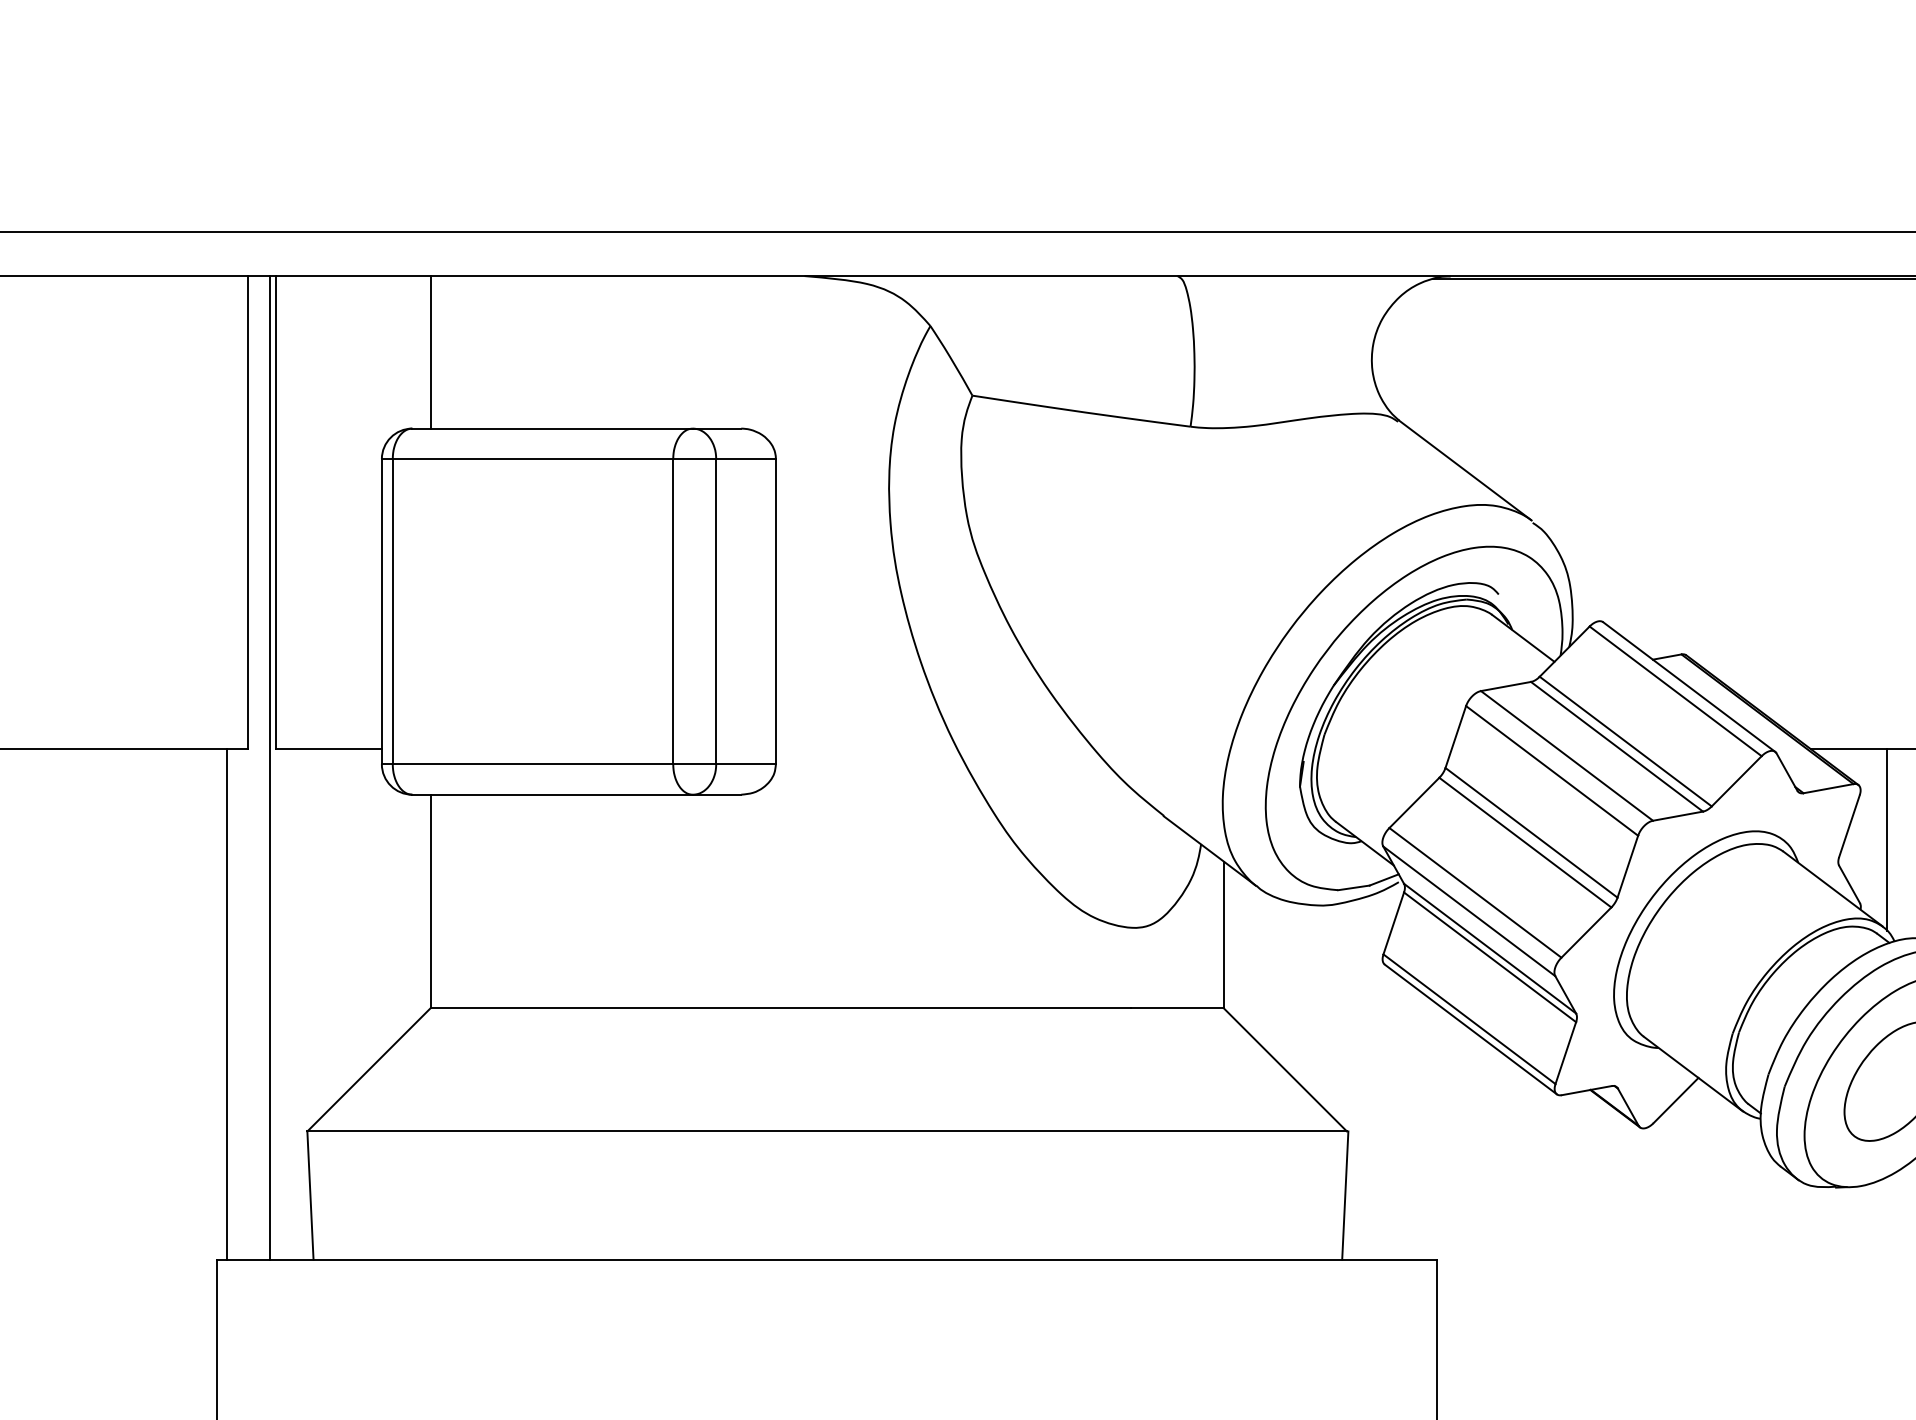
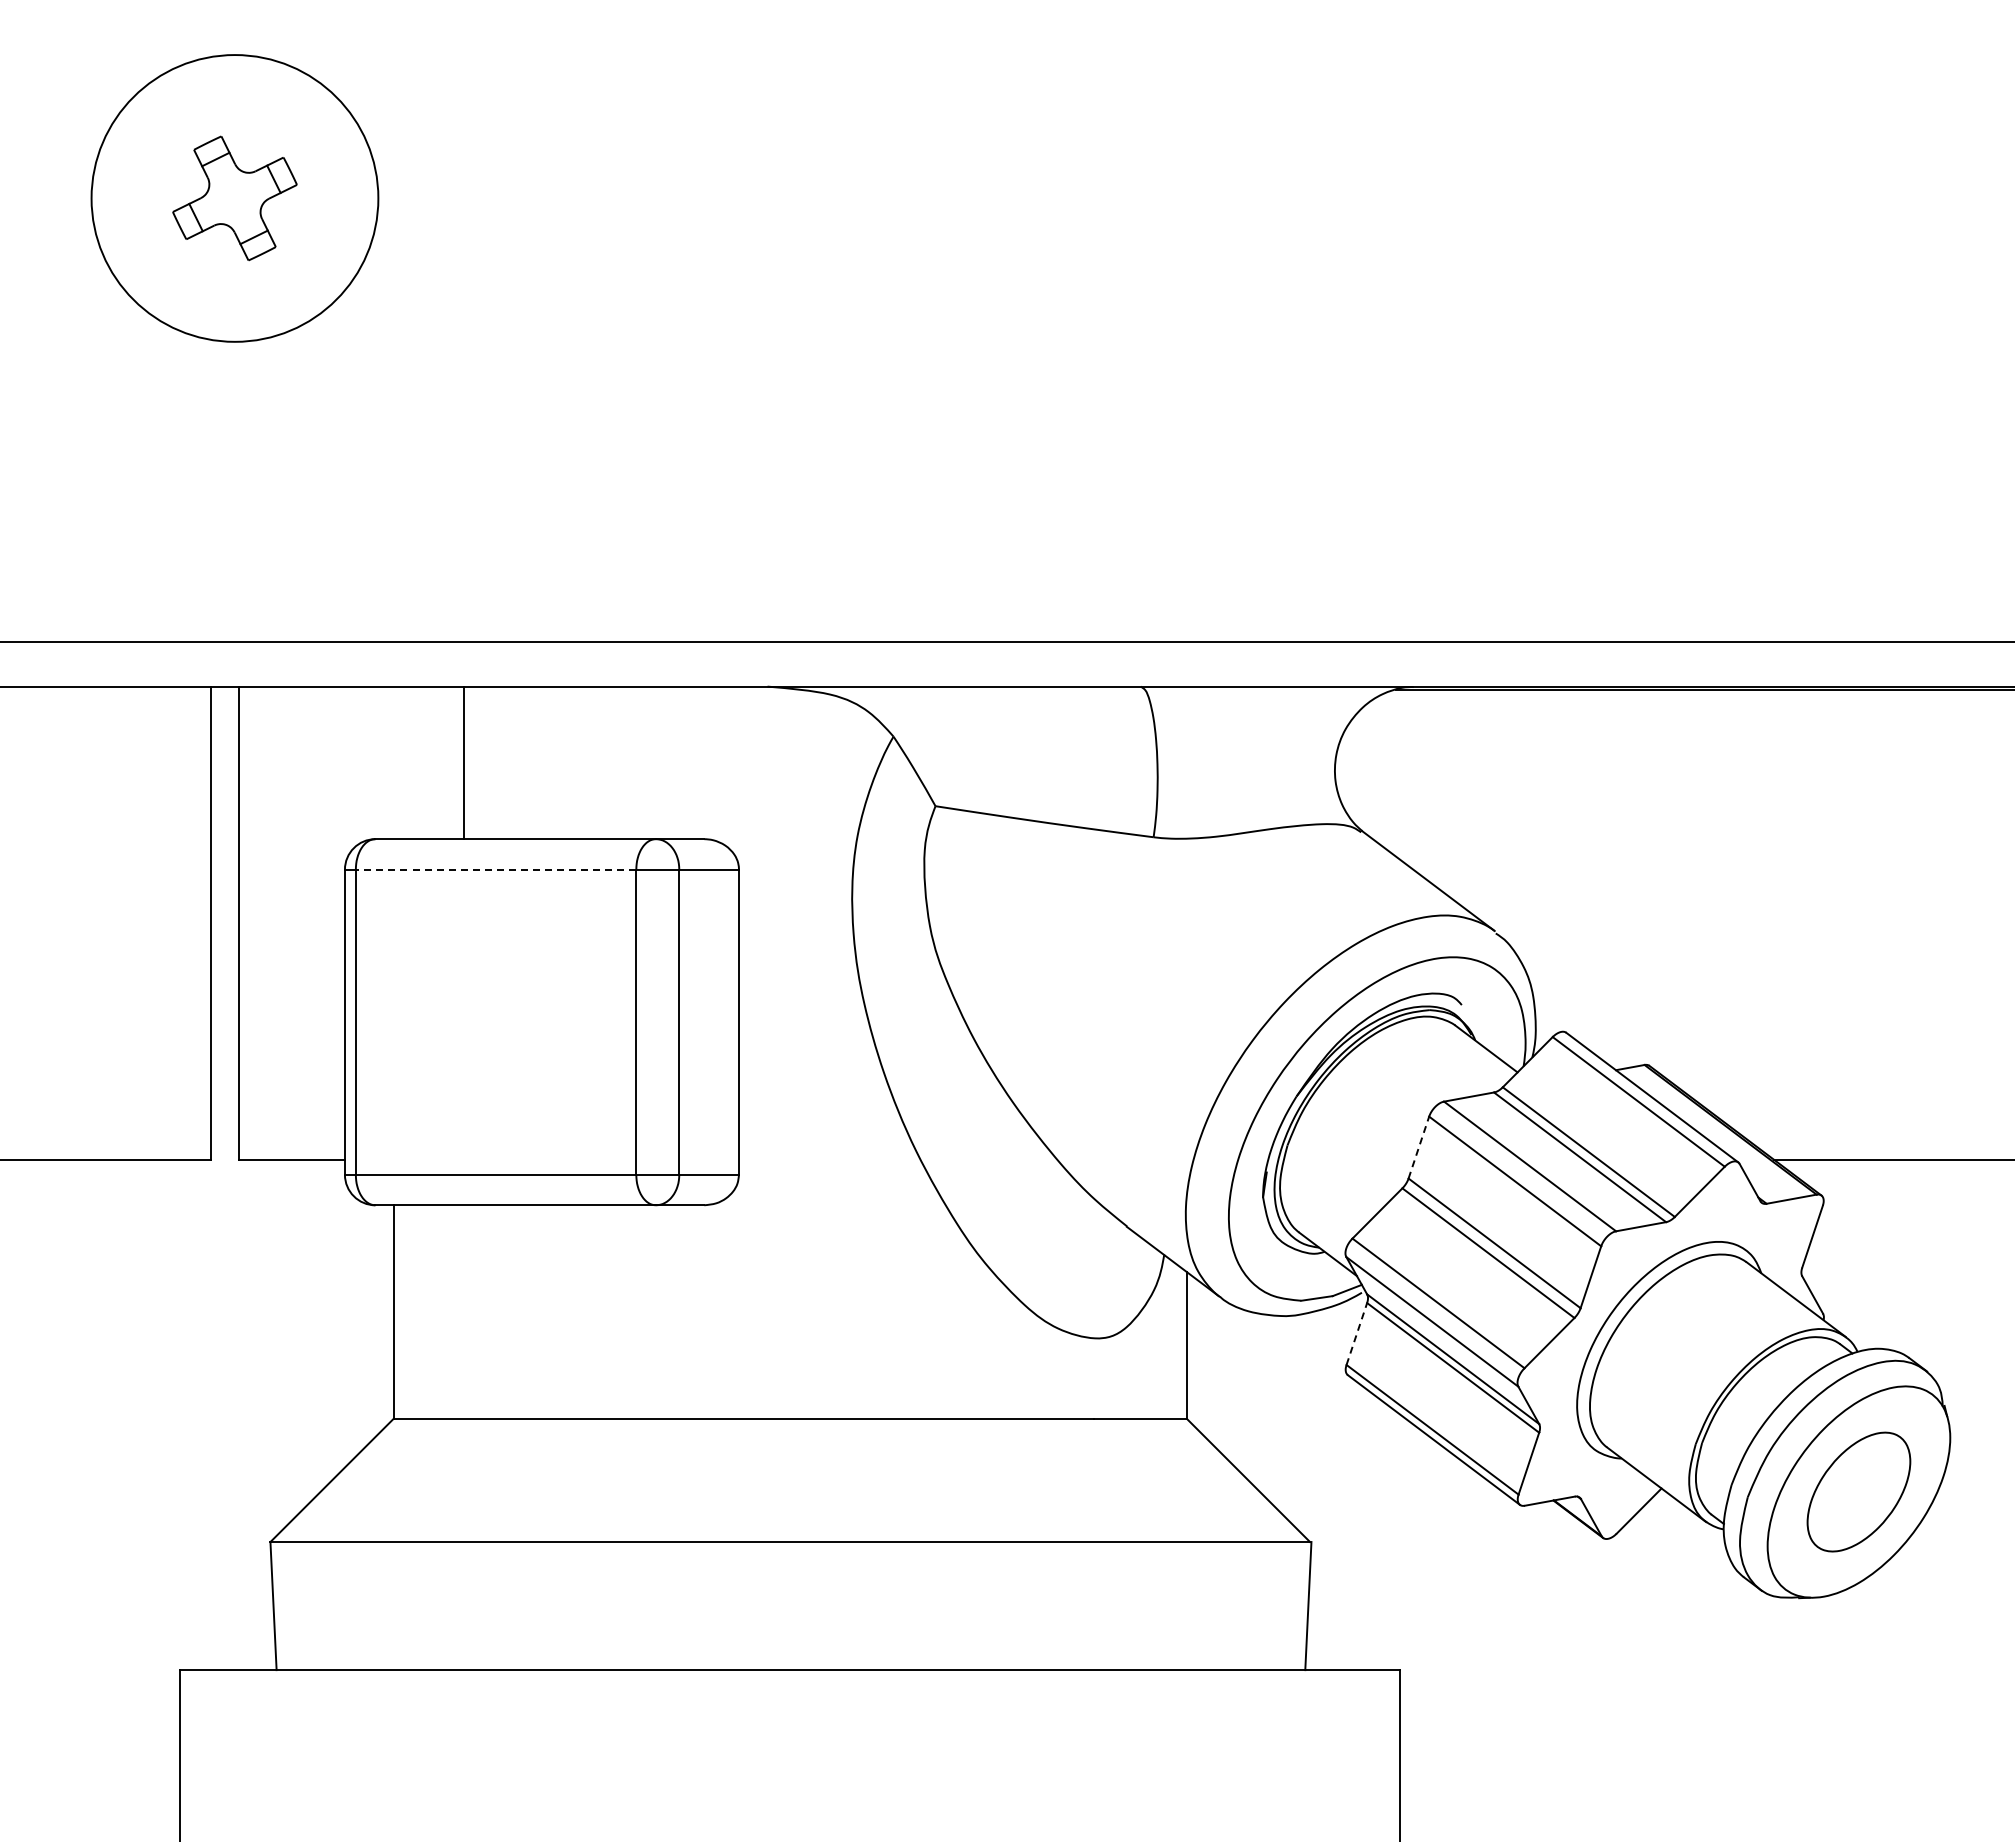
line: (430, 351) -> (463, 762), moved
line: (532, 458) -> (495, 869), solid -> dashed
line: (1455, 736) -> (1418, 1147), solid -> dashed
line: (270, 767) -> (233, 1178), removed
line: (1887, 839) -> (1850, 1250), removed
line: (1393, 923) -> (1356, 1334), solid -> dashed
line: (227, 1003) -> (190, 1414), removed

